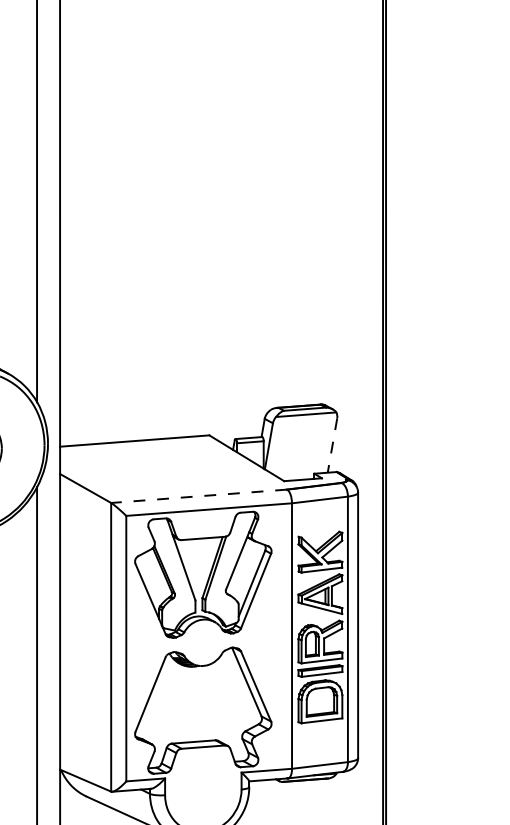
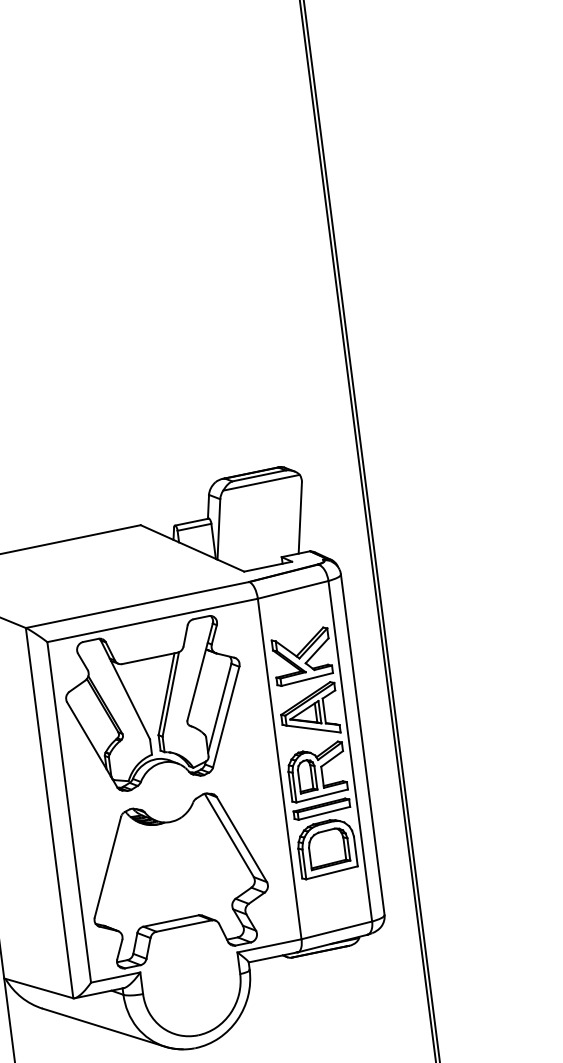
line: (332, 445) -> (300, 517), dashed -> solid
line: (198, 496) -> (136, 605), dashed -> solid

